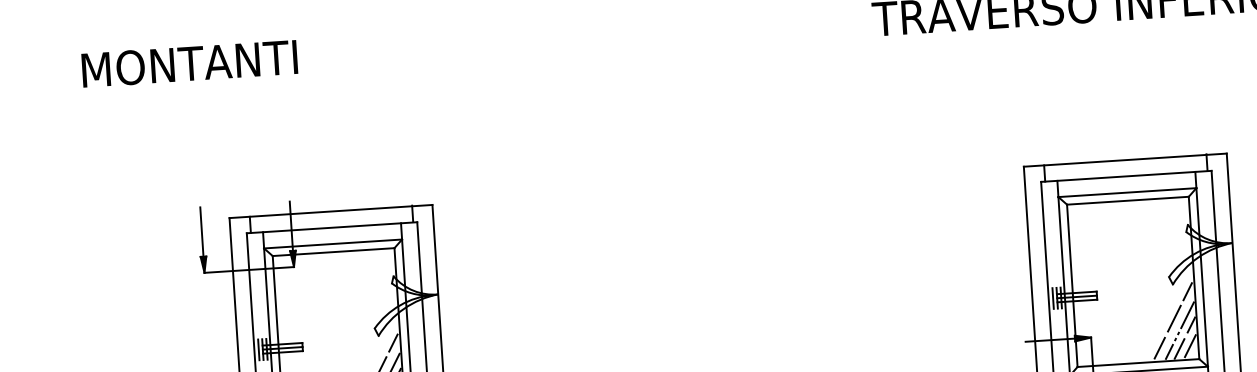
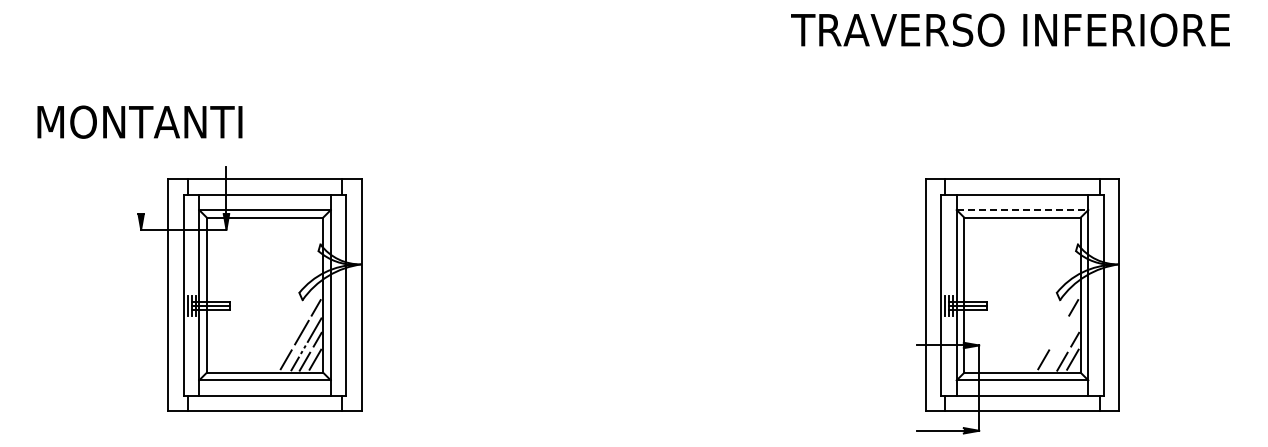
text: (189, 63) -> (139, 121), moved
line: (1127, 193) -> (1022, 210), solid -> dashed
line: (202, 231) -> (141, 190), removed
line: (1174, 318) -> (1059, 332), removed
line: (1179, 330) -> (1063, 344), removed

